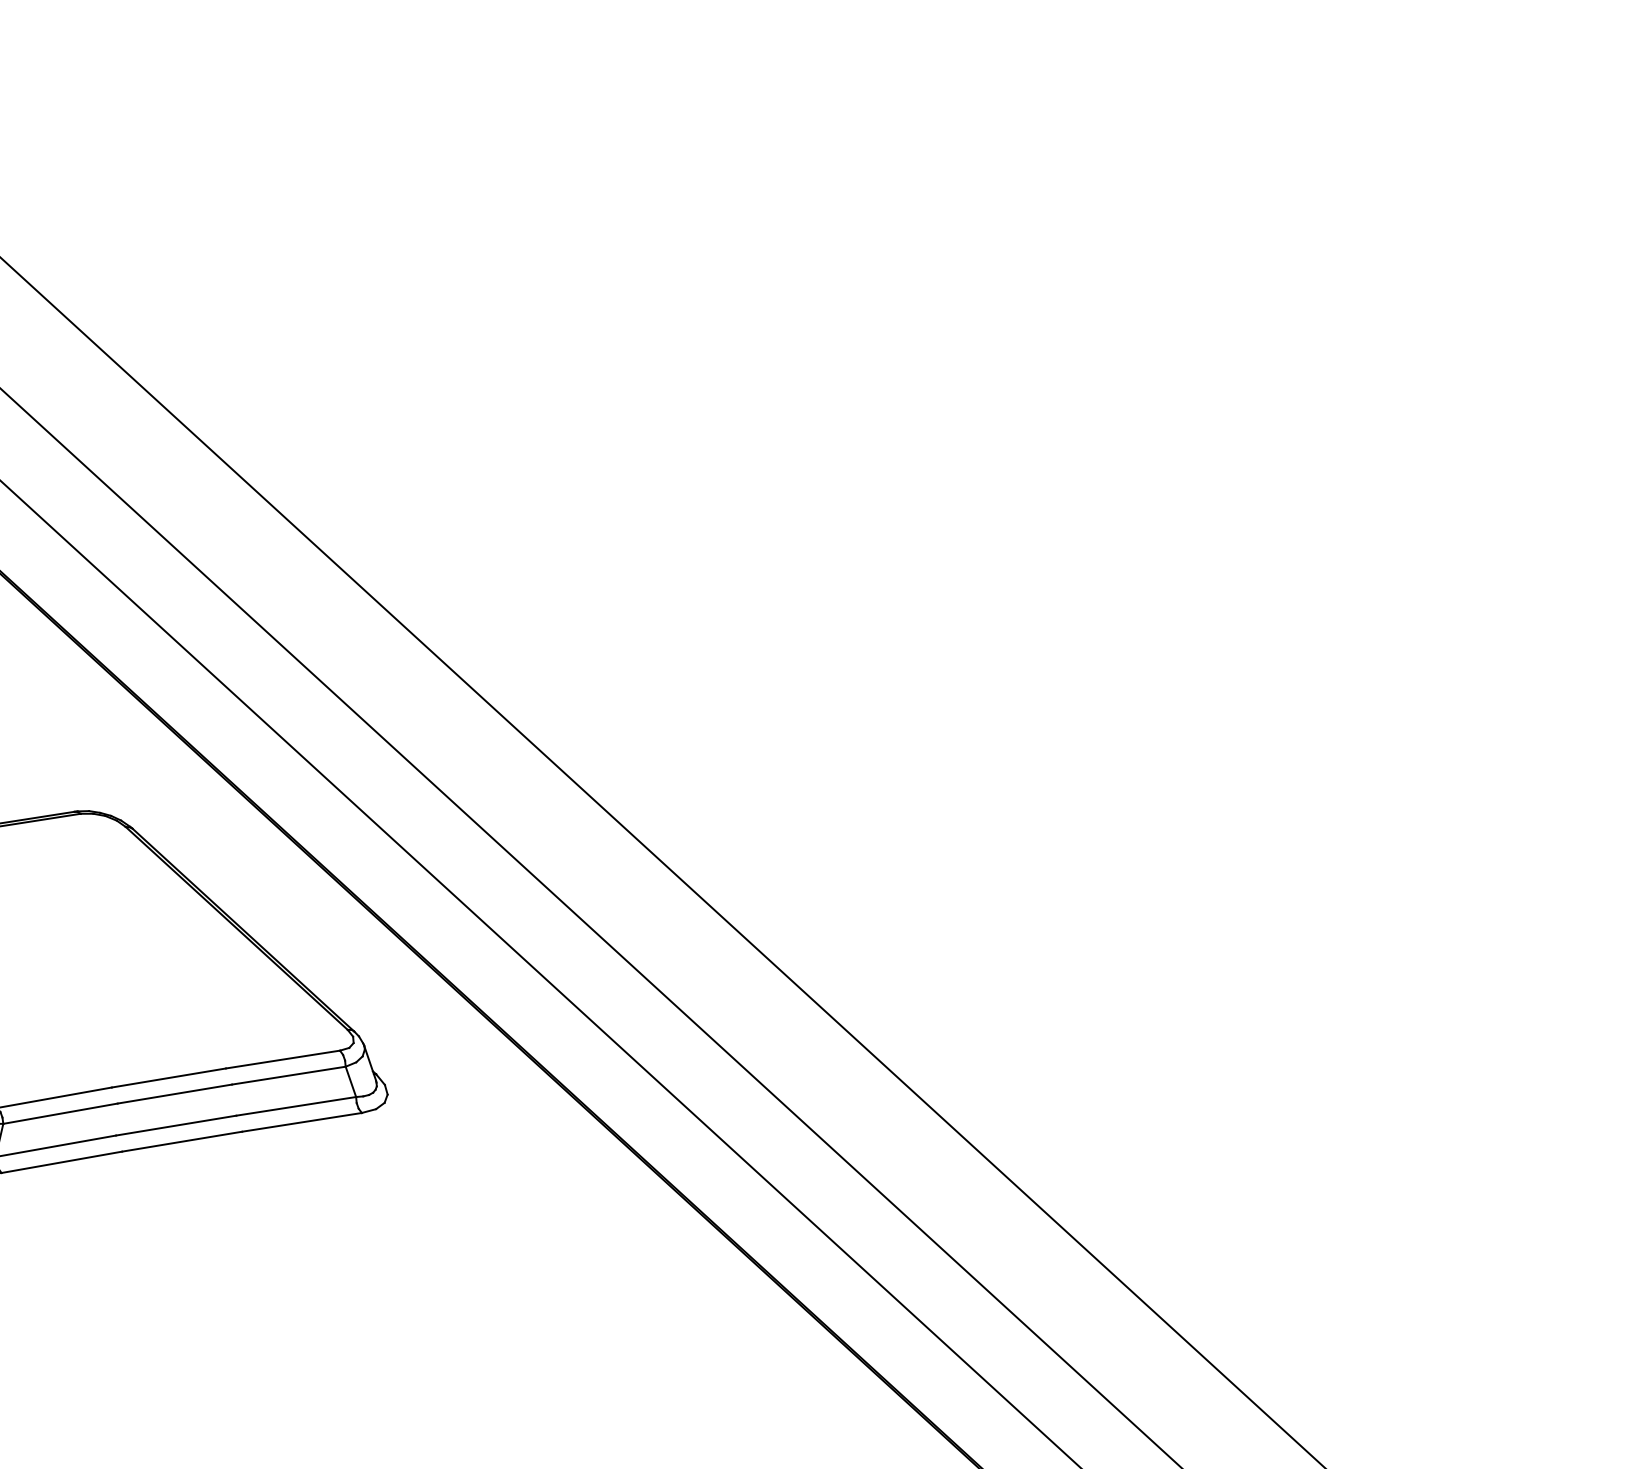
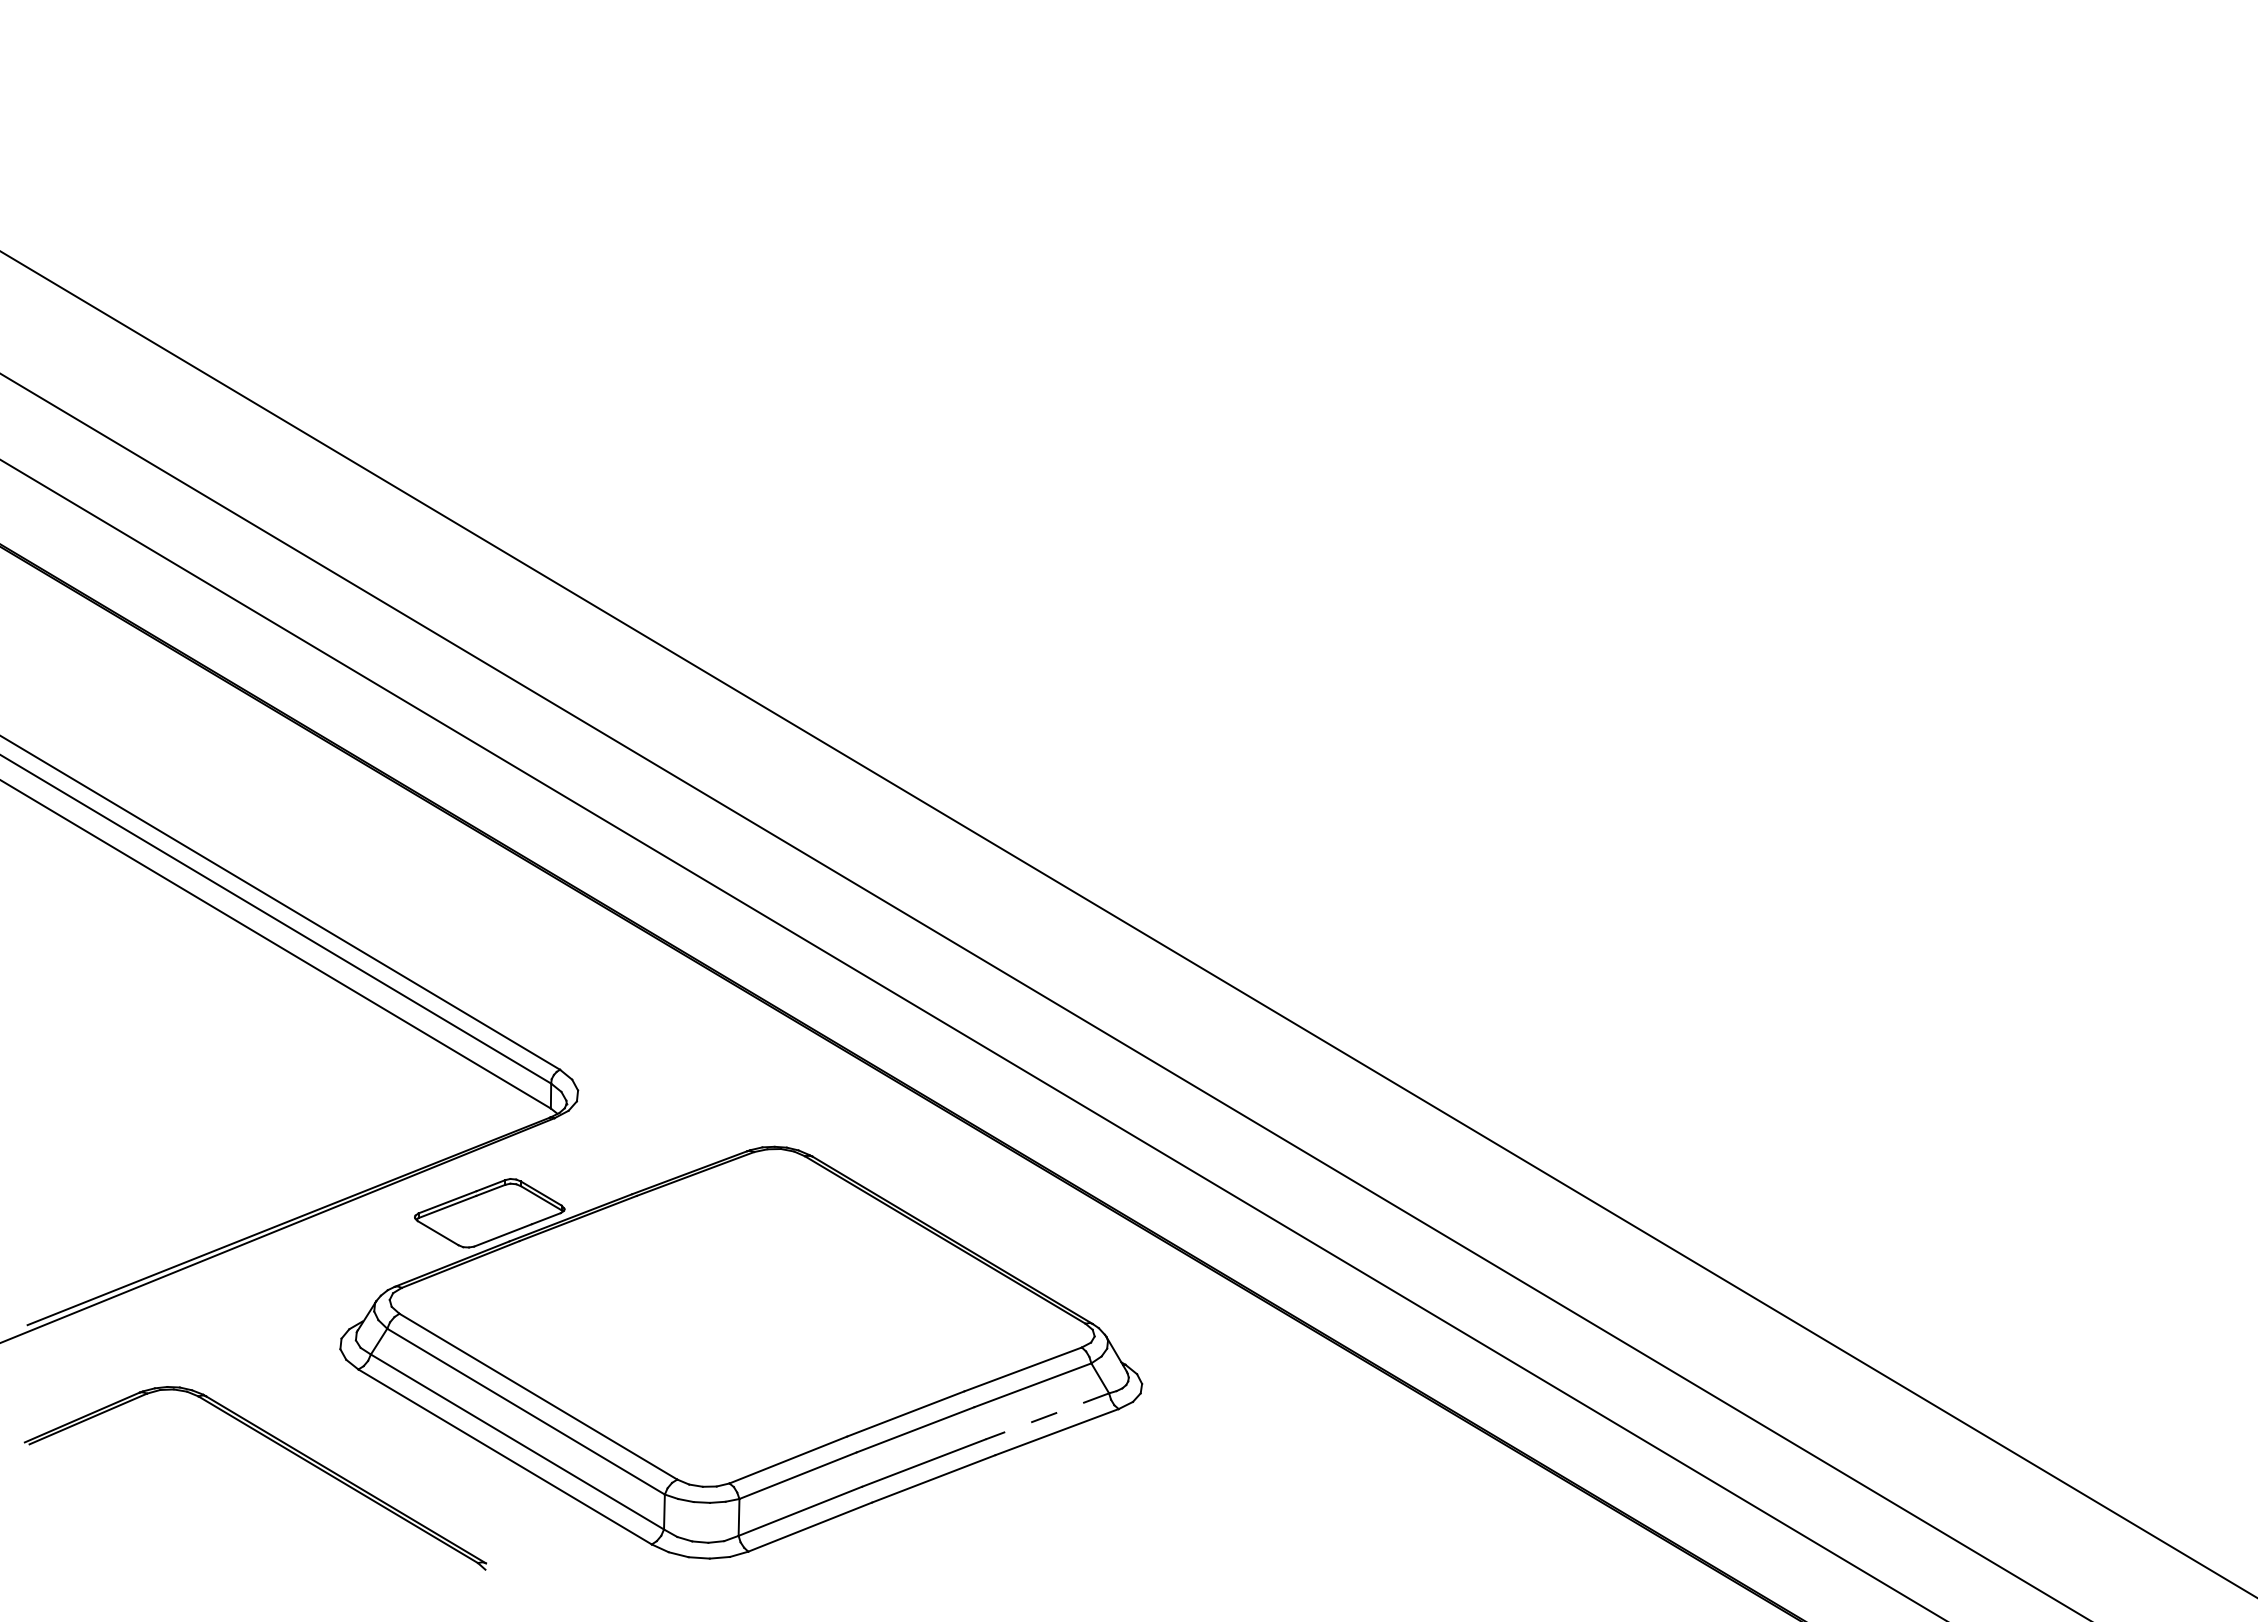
line: (296, 1106) -> (1047, 1416), solid -> dashed

